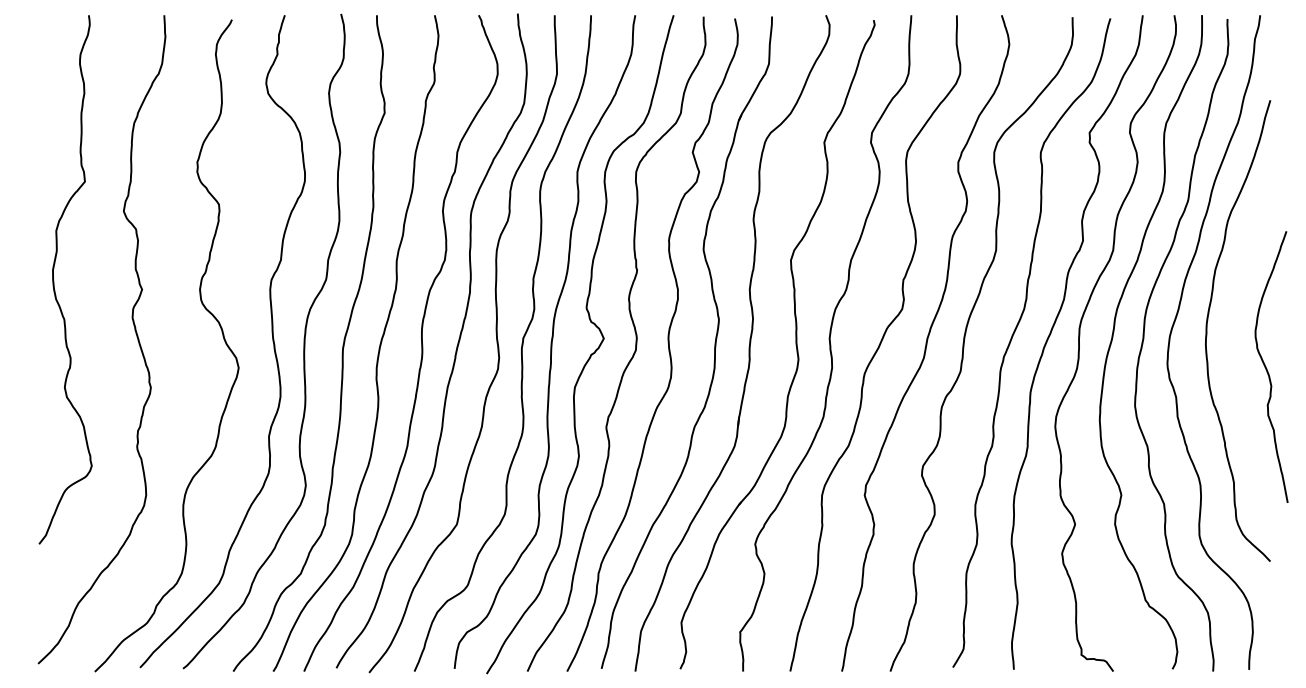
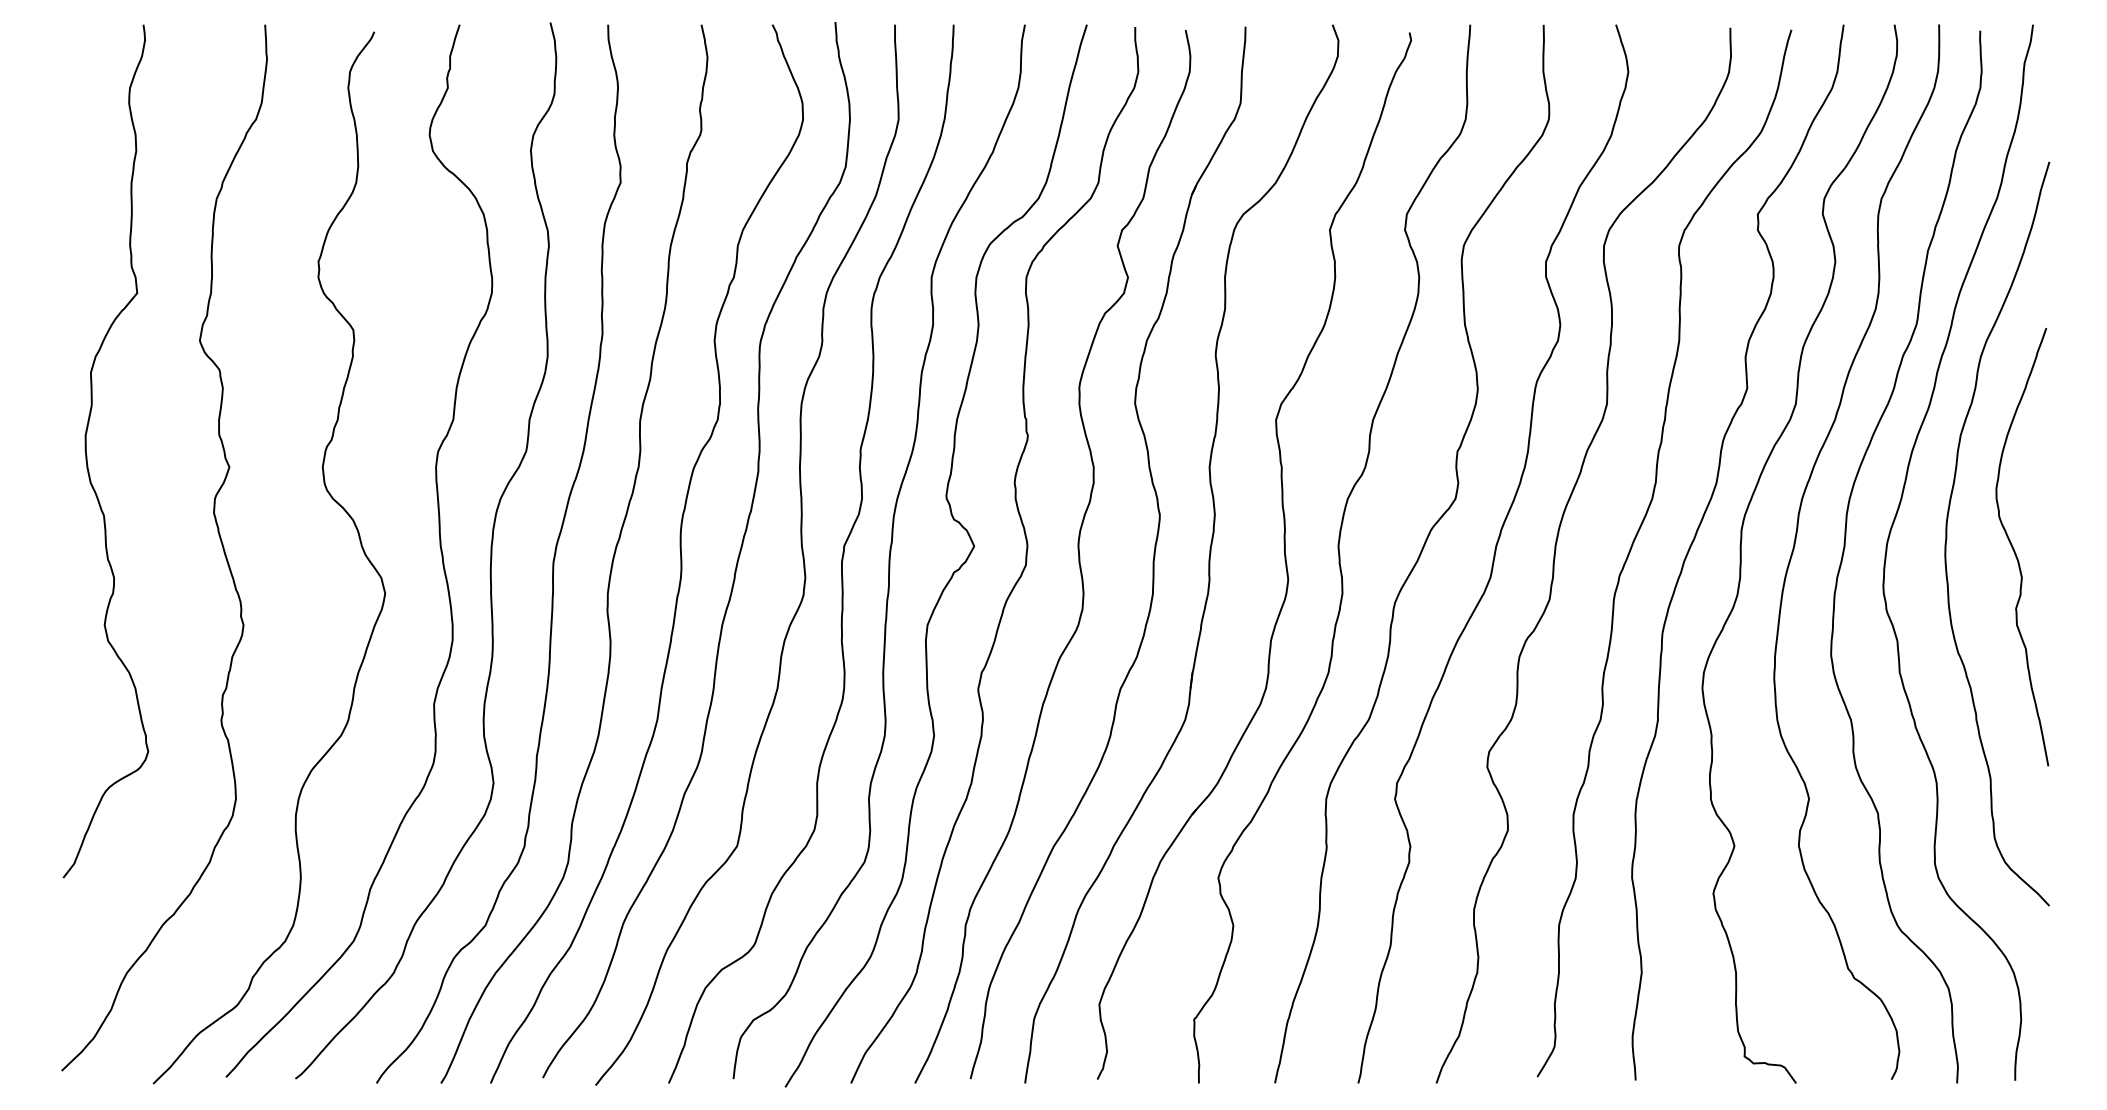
curve: (1267, 368) -> (2015, 549), moved

